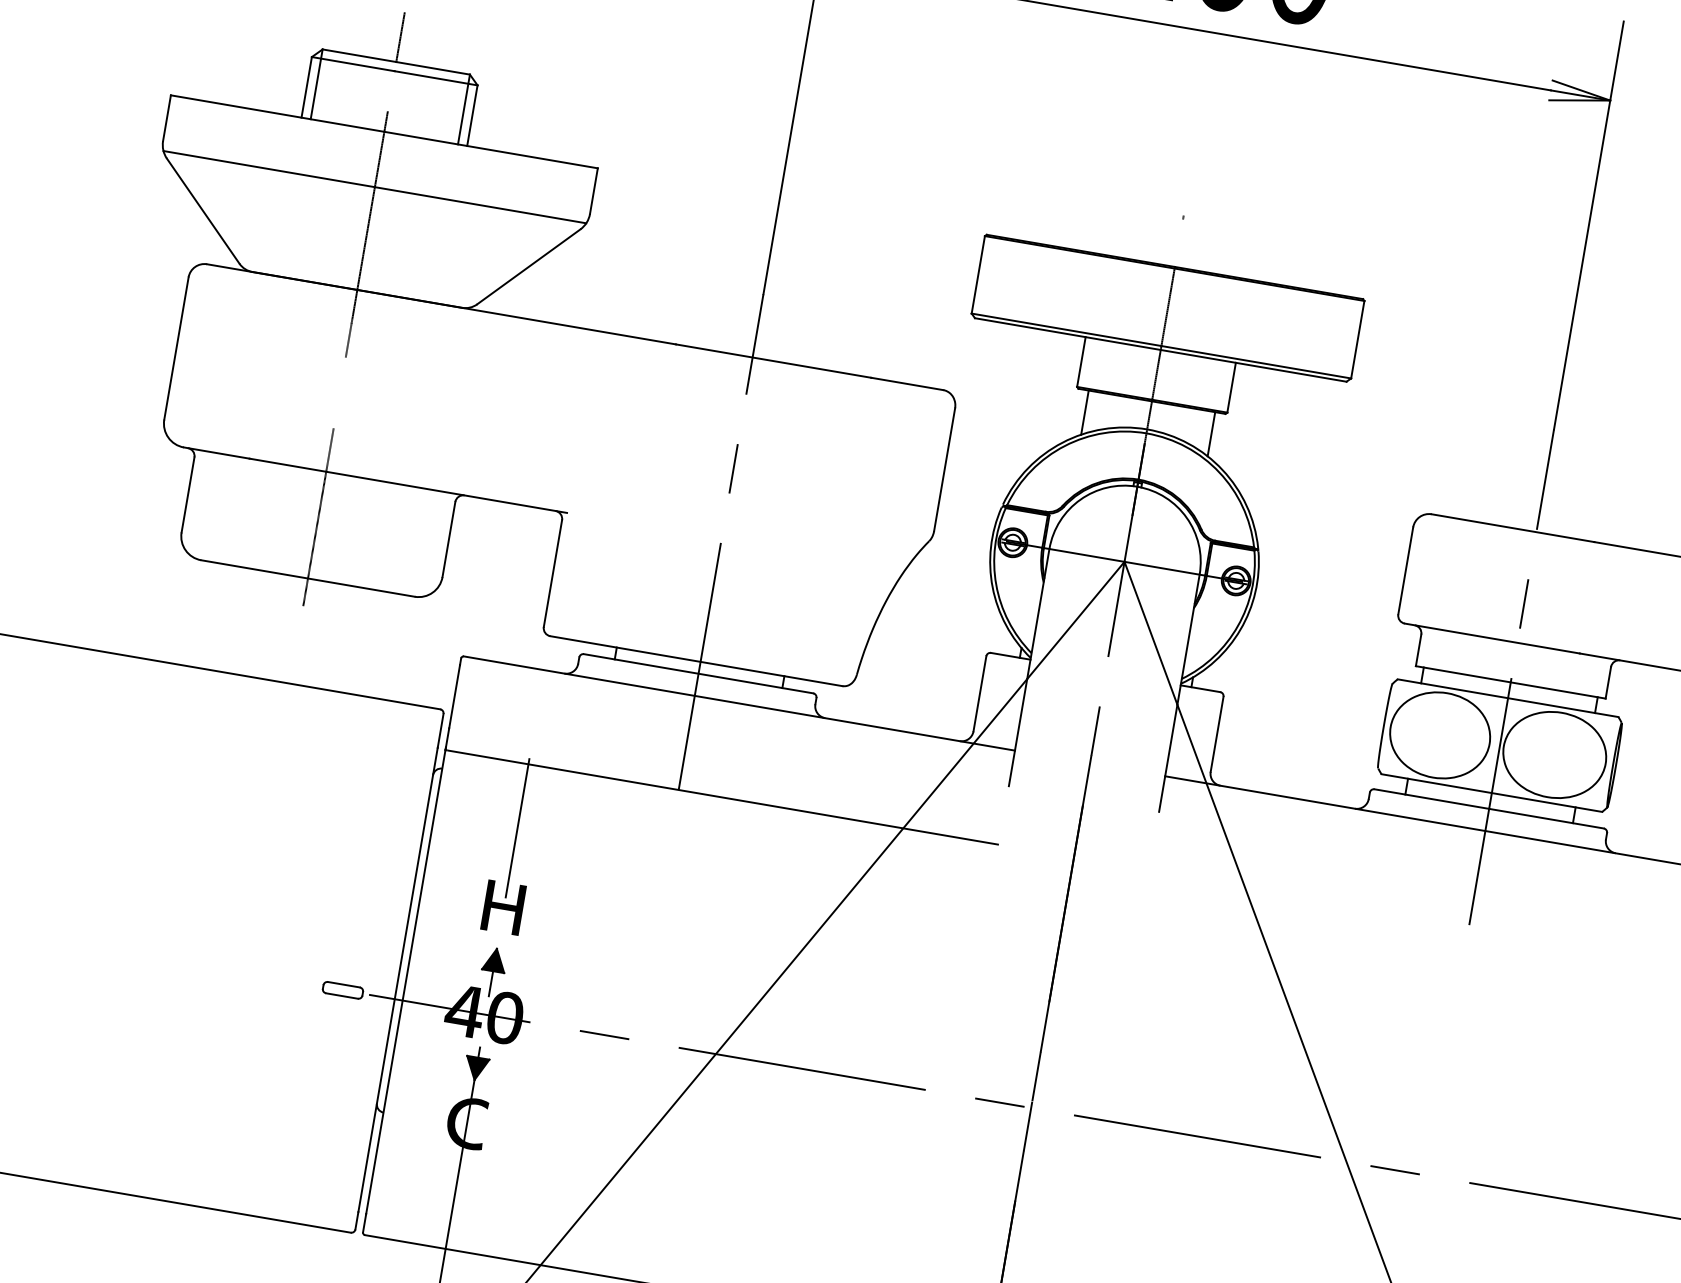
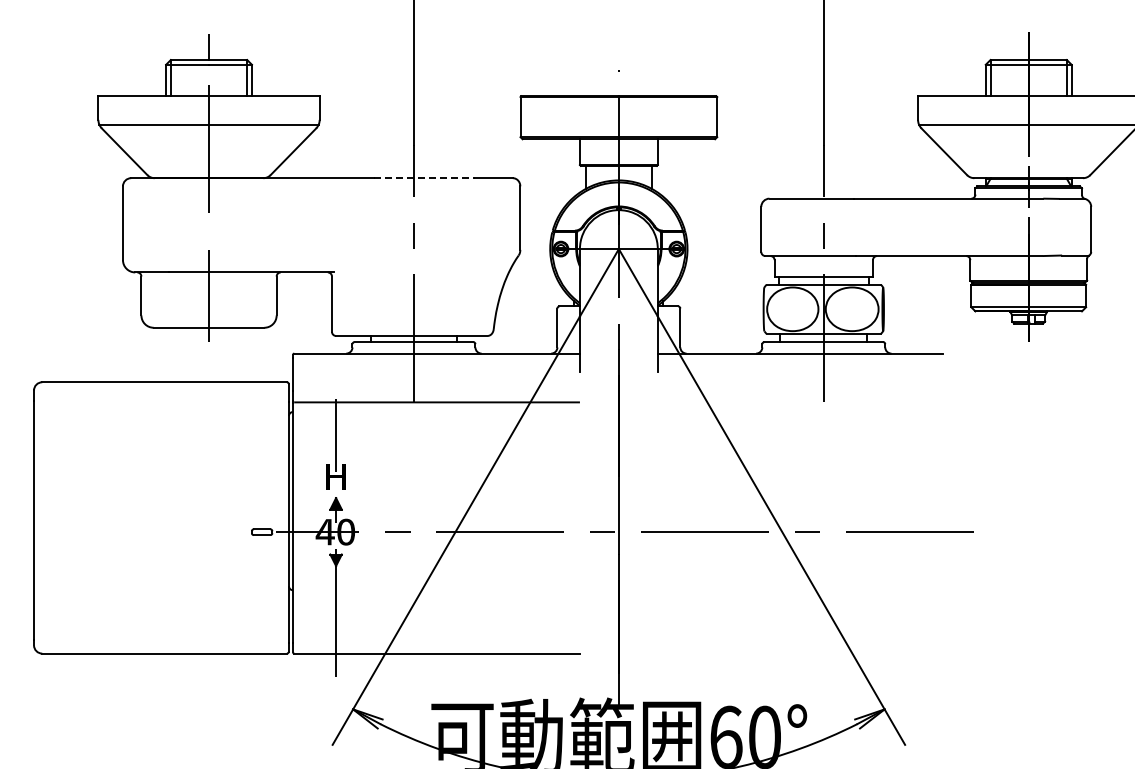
line: (772, 361) -> (424, 178), solid -> dashed
fill: (465, 1123) -> (335, 588), removed

